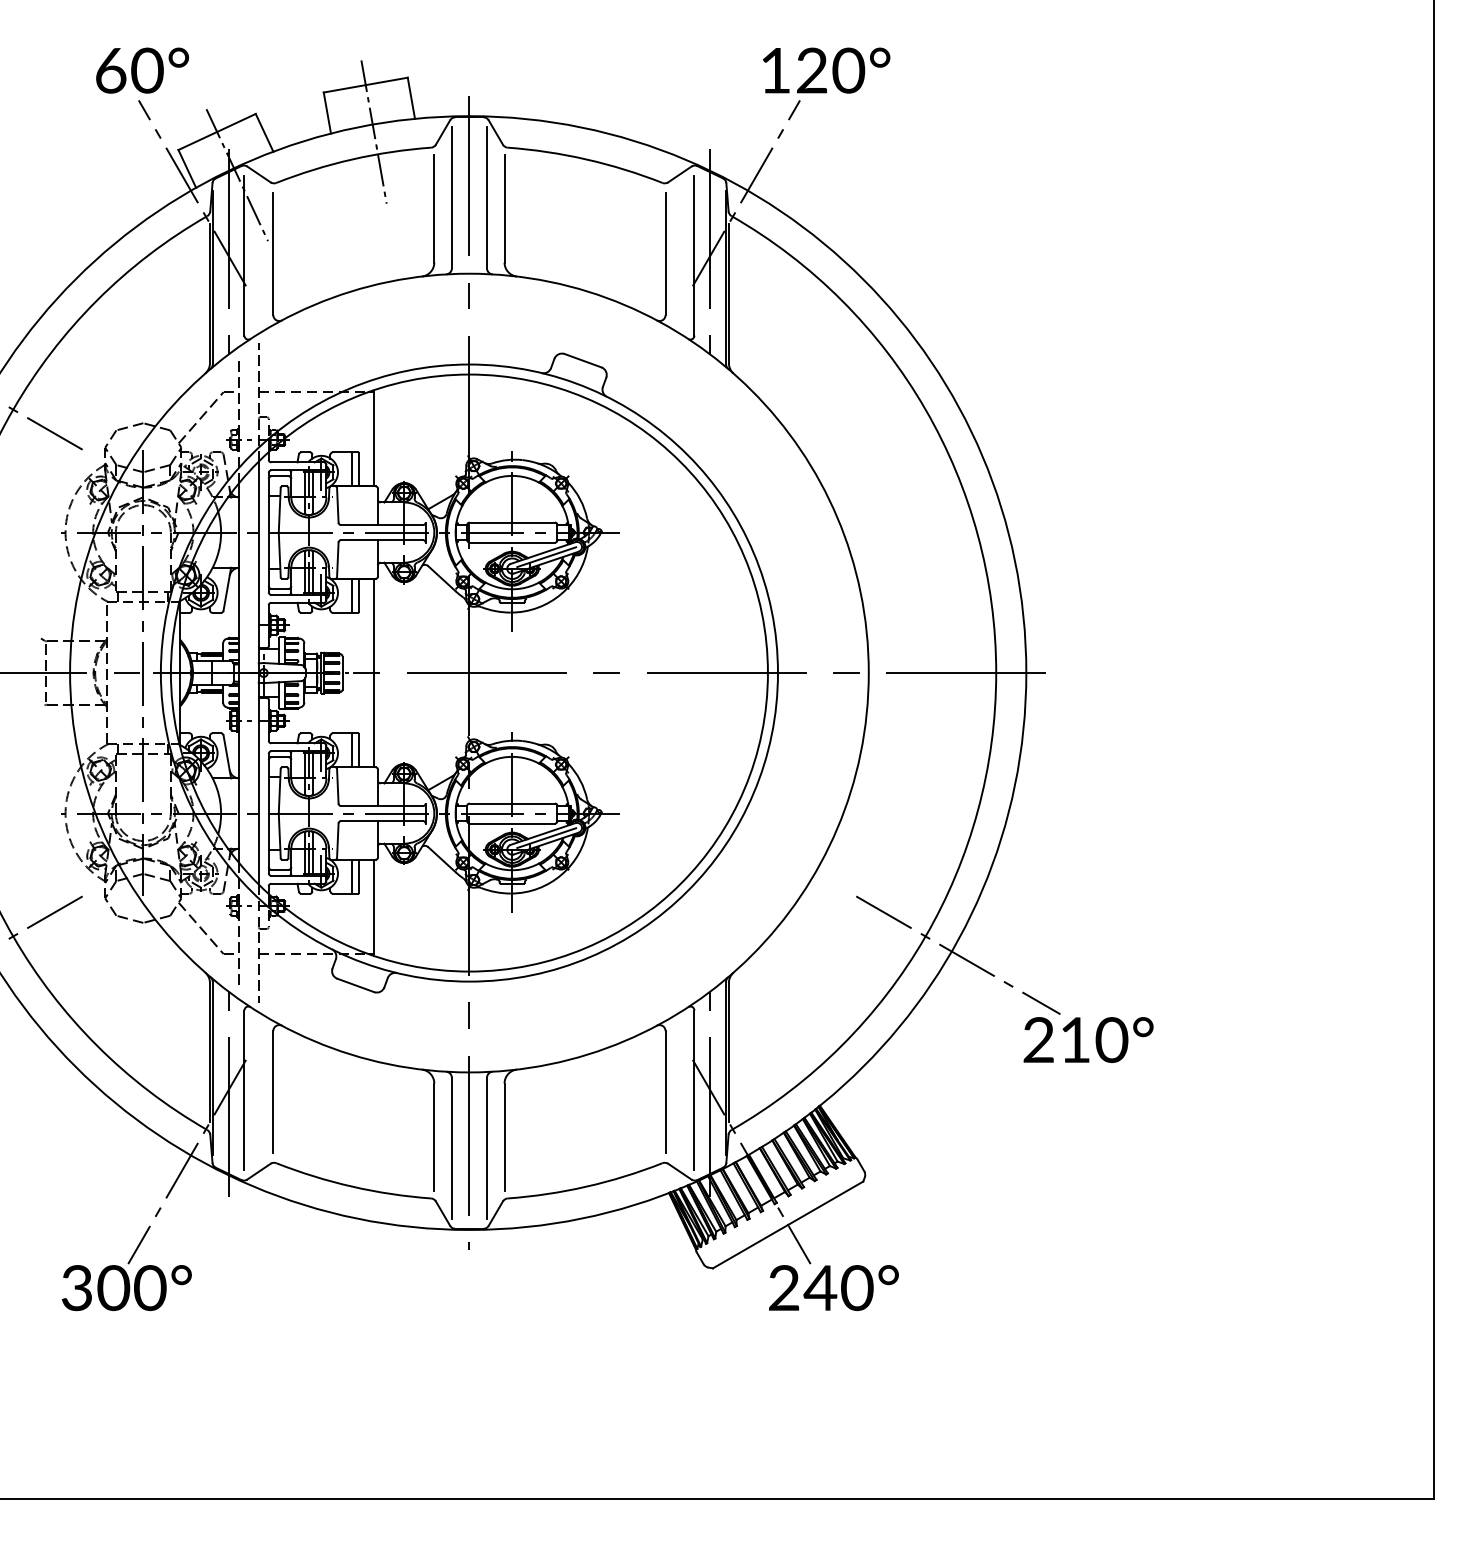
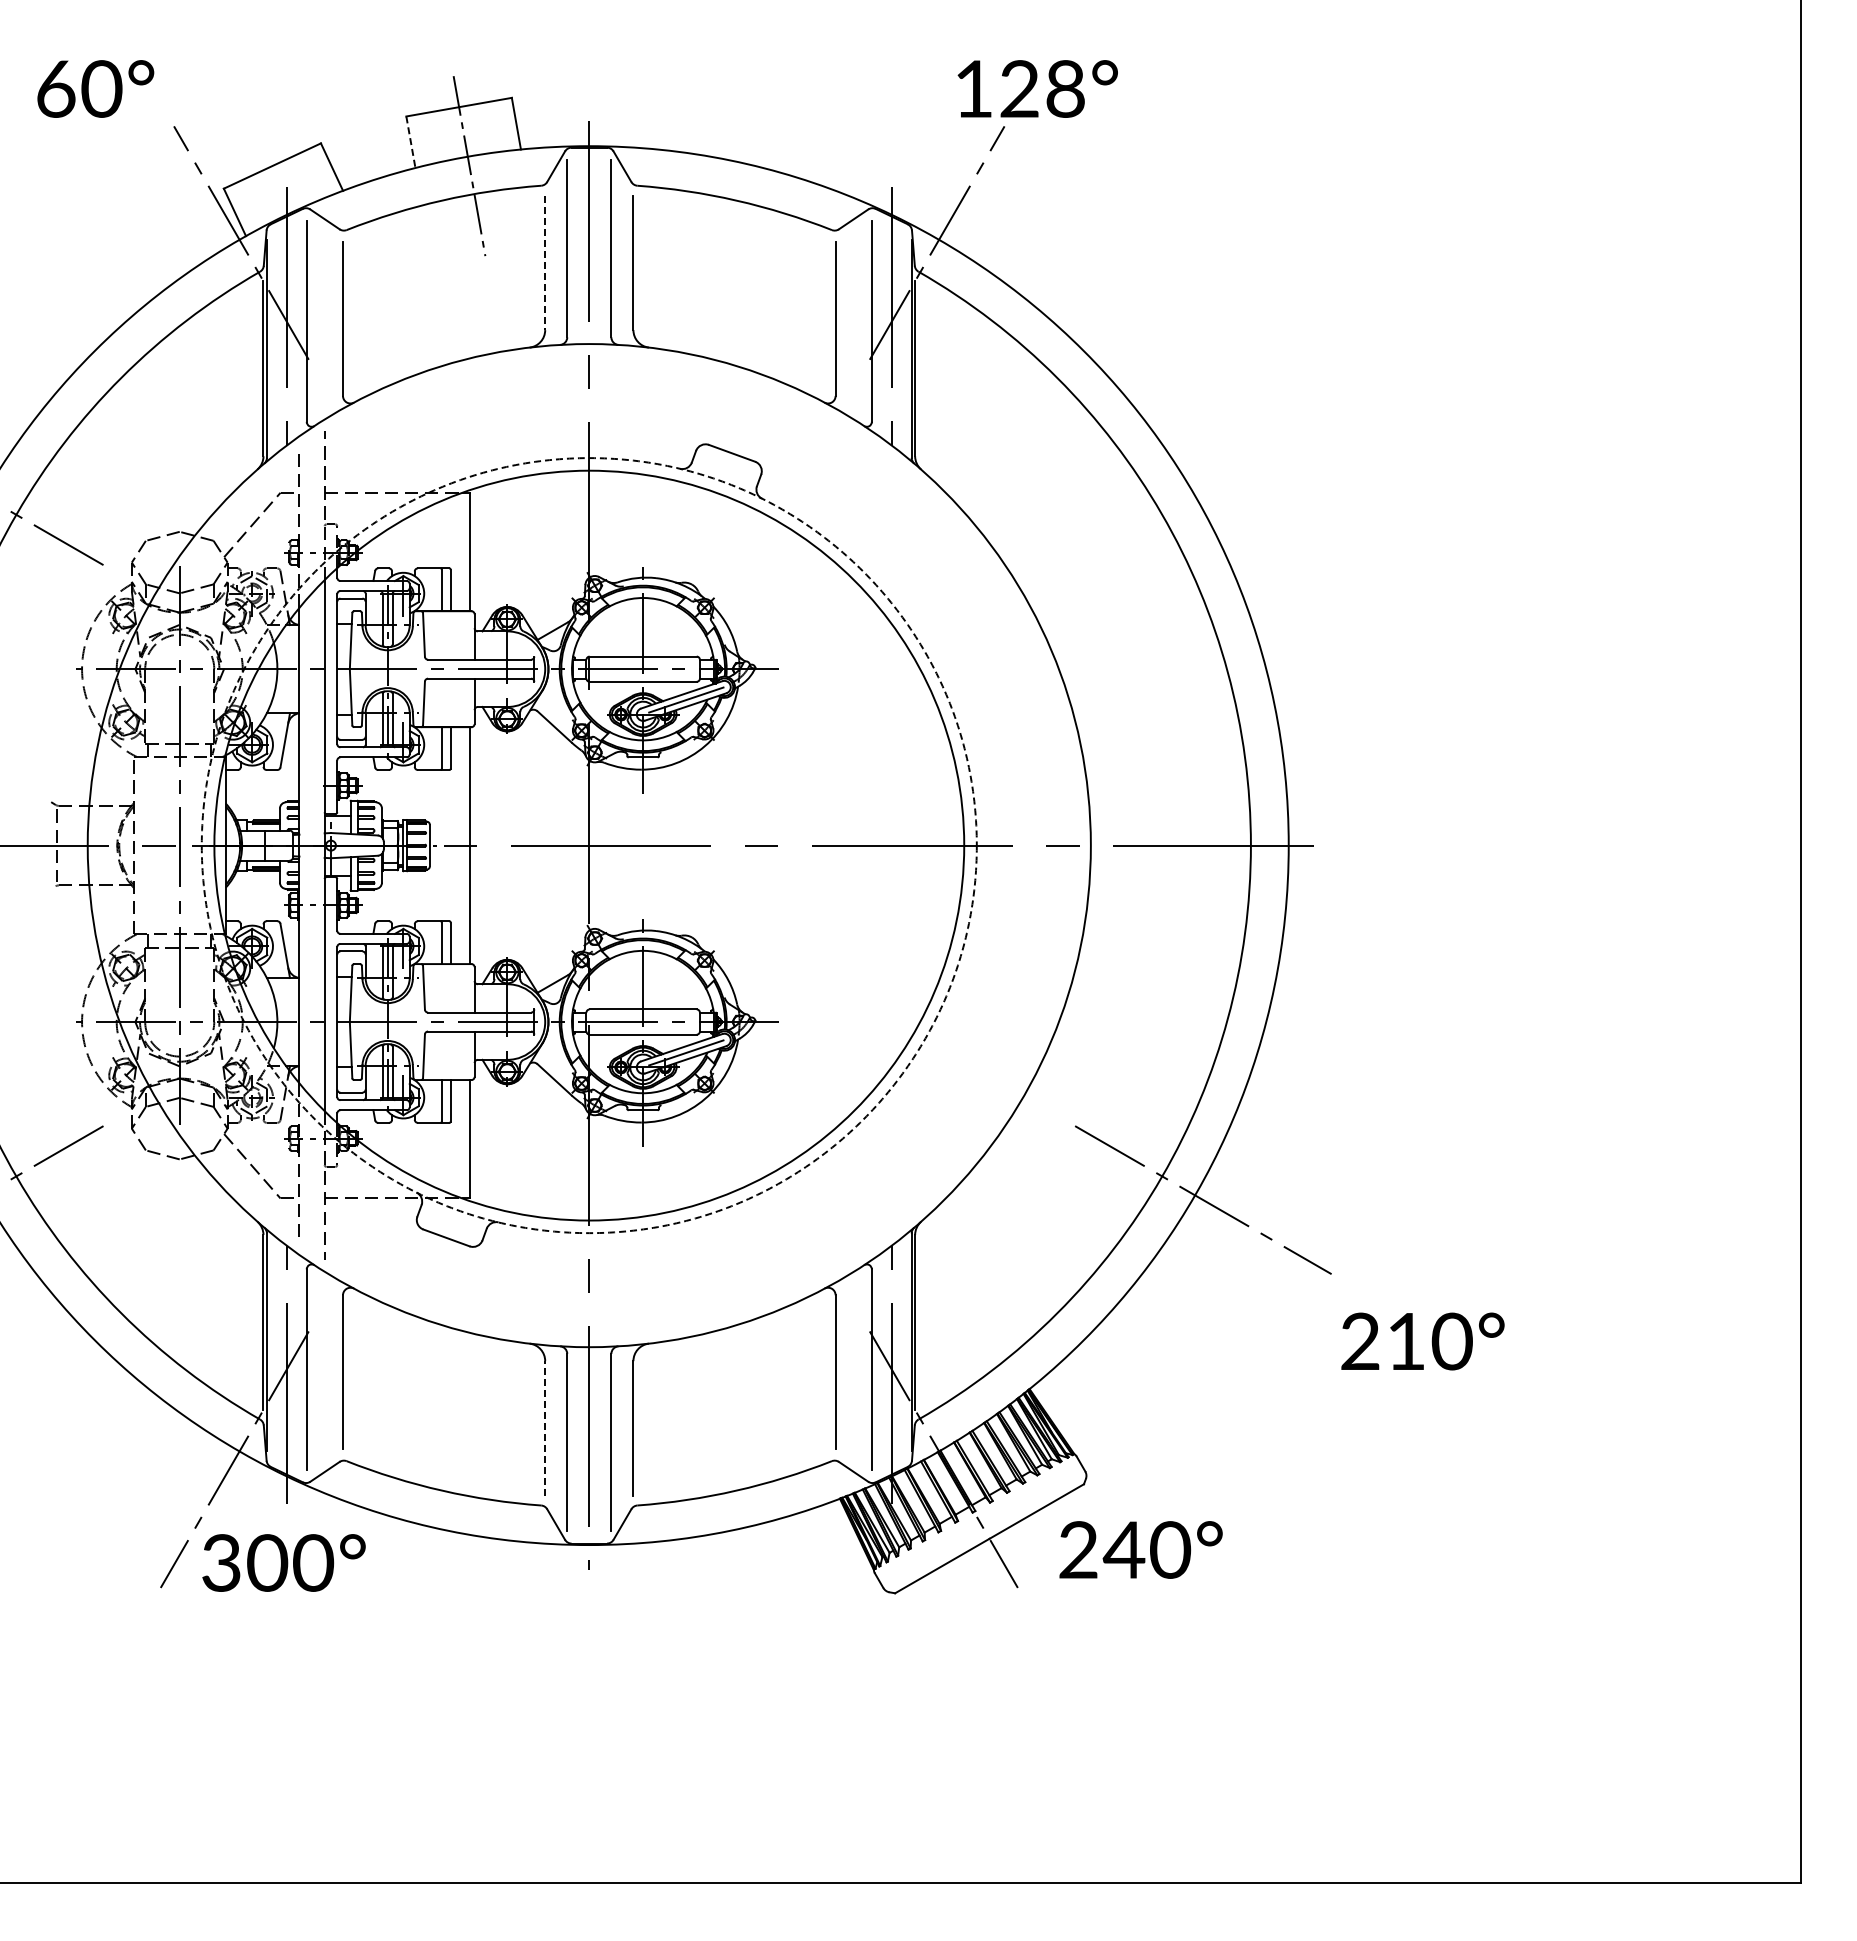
text: (142, 70) -> (95, 88), moved
text: (848, 70) -> (1065, 88), 120° -> 128°
line: (327, 113) -> (411, 142), solid -> dashed
line: (237, 175) -> (297, 220), removed
line: (434, 209) -> (545, 263), solid -> dashed
circle: (468, 672) -> (588, 845), solid -> dashed
text: (1088, 1040) -> (1422, 1341), moved
line: (434, 1136) -> (545, 1427), solid -> dashed
text: (126, 1287) -> (283, 1562), moved
text: (833, 1287) -> (1140, 1549), moved

